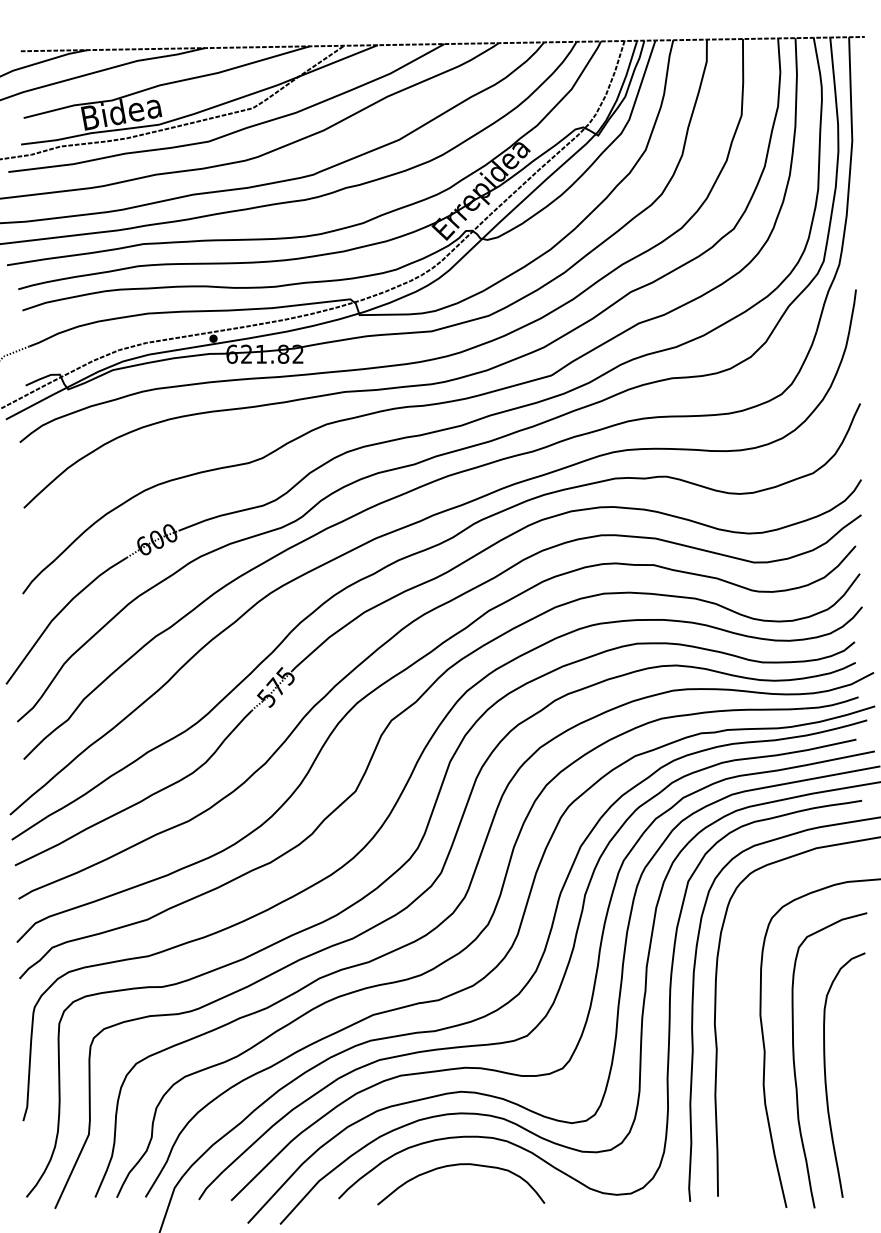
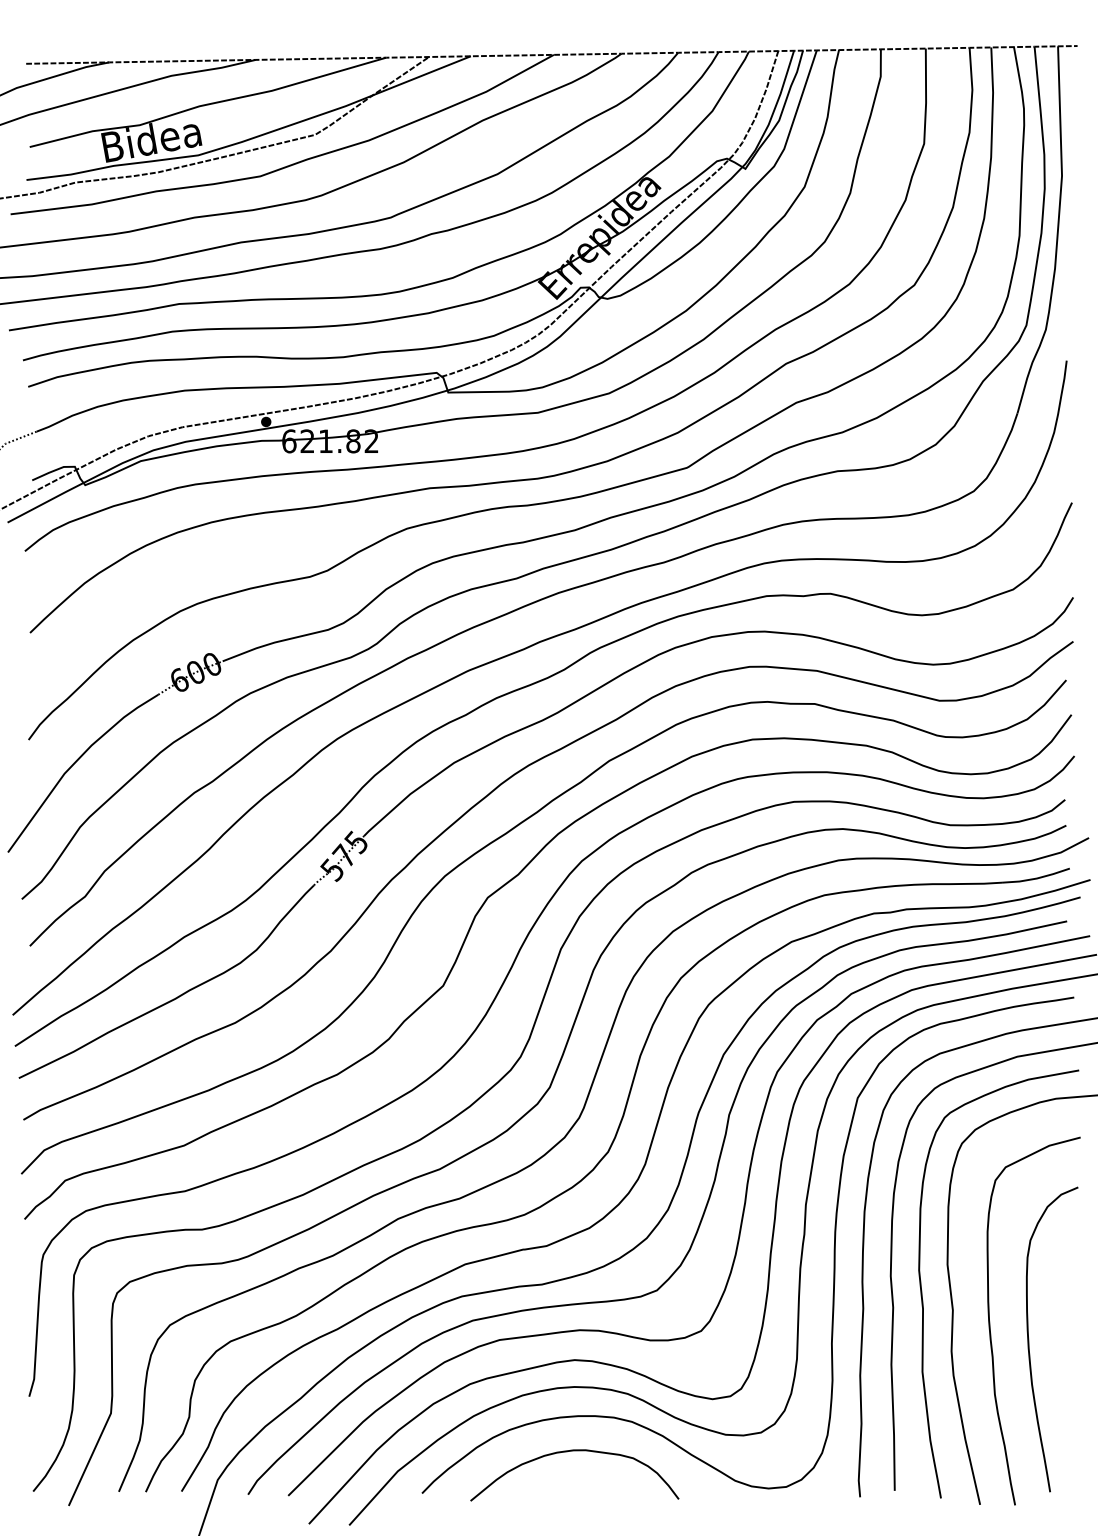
curve: (740, 1035) -> (922, 1289), added

